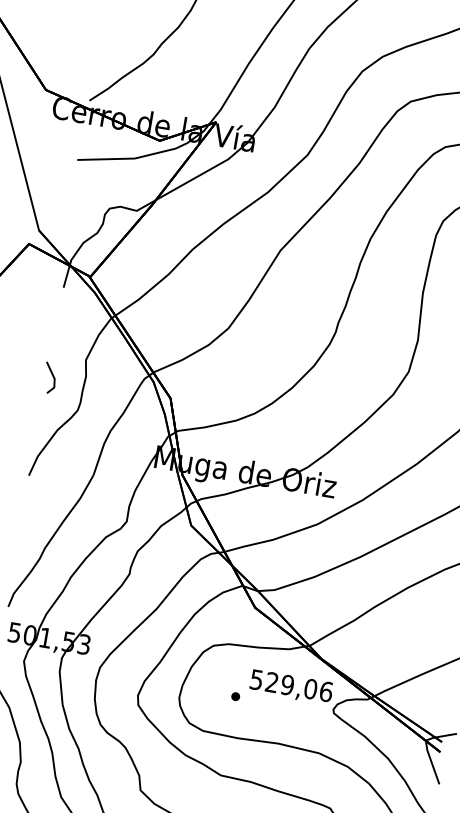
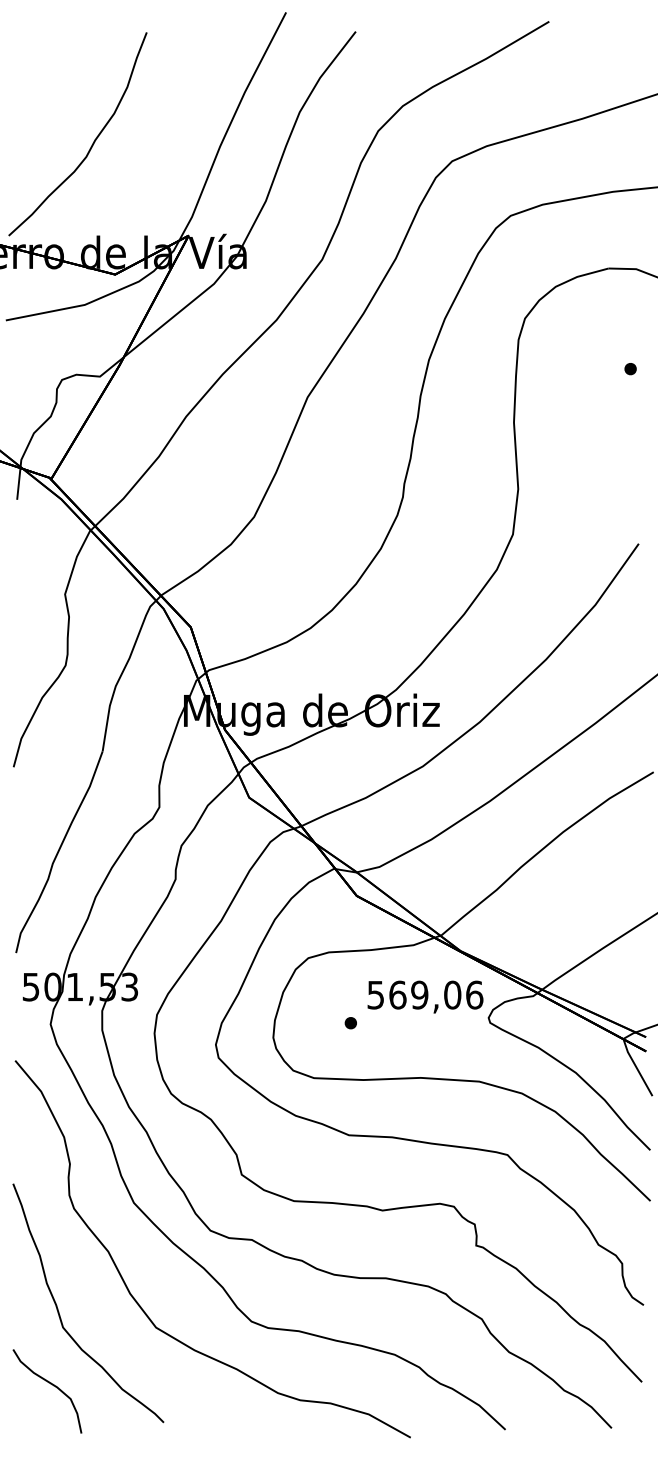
line: (52, 377) -> (23, 625), removed
text: (271, 682) -> (397, 994), 529,06 -> 569,06

